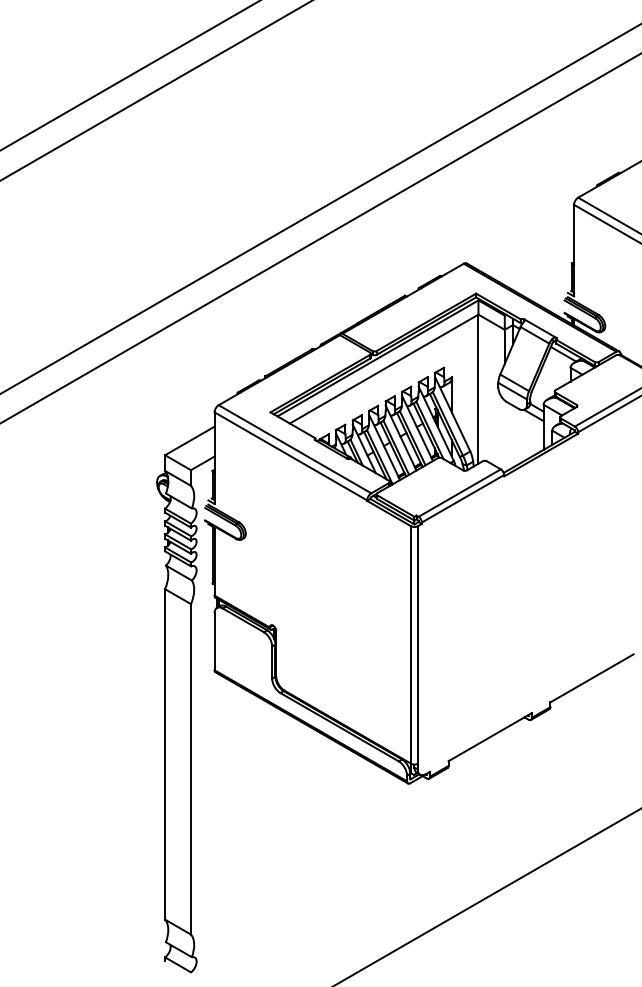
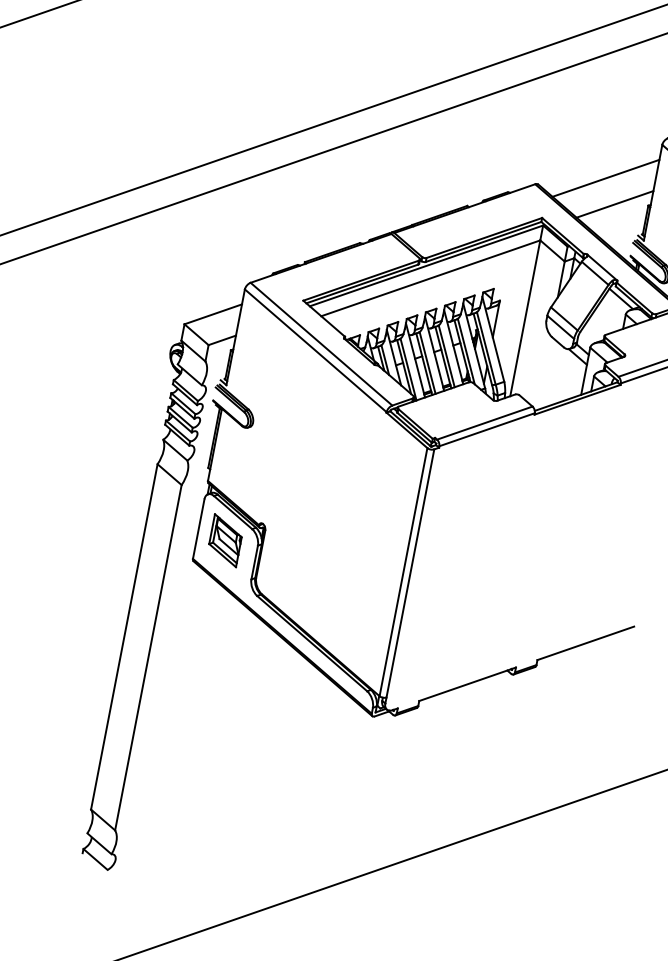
line: (528, 245) -> (606, 178), added
line: (540, 268) -> (614, 204), added
part: (240, 647) -> (224, 540), added

